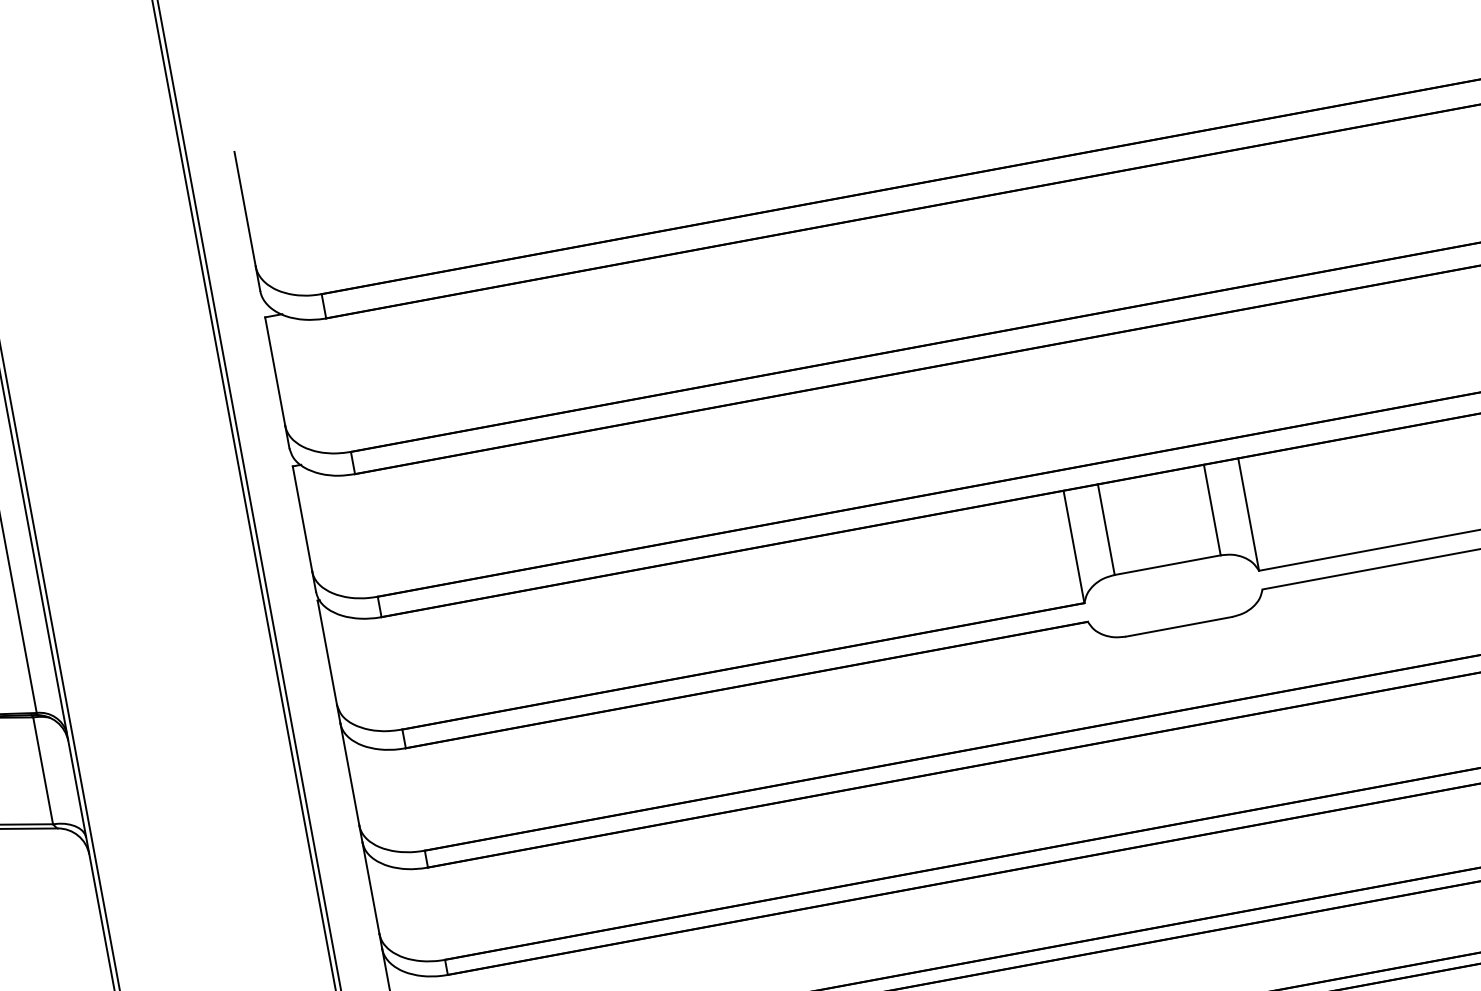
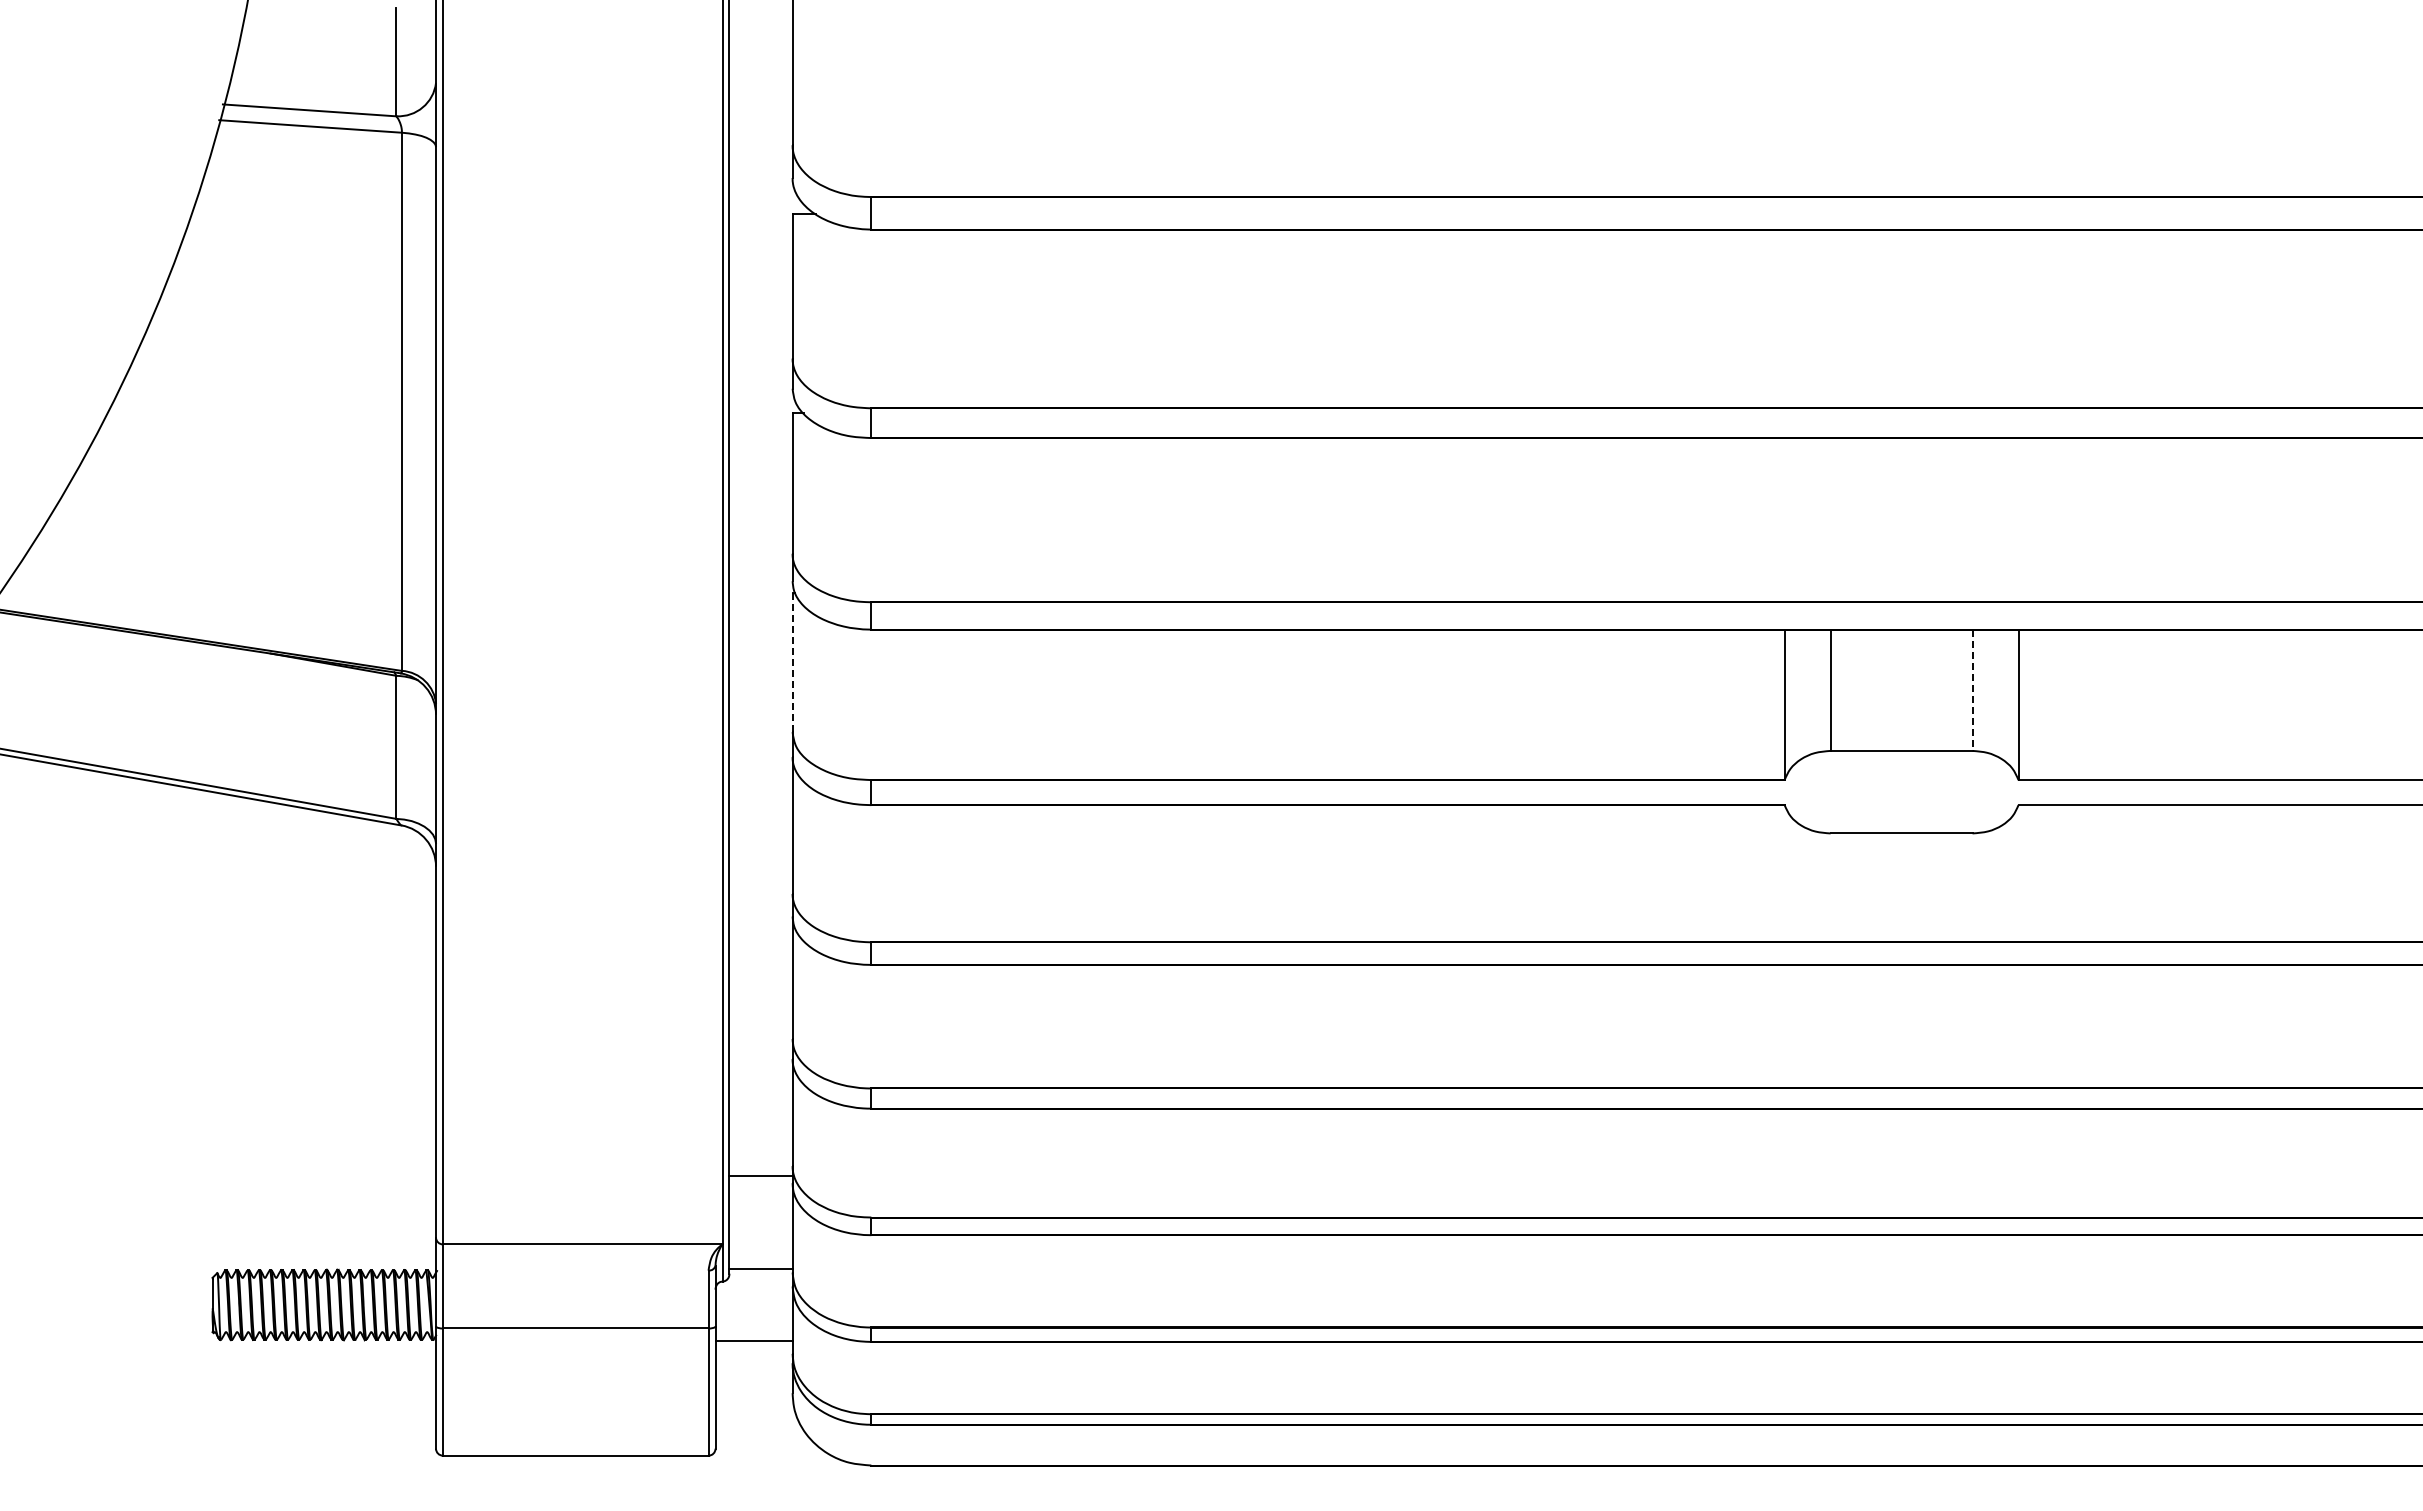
line: (1212, 510) -> (1972, 690), solid -> dashed
line: (327, 652) -> (792, 662), solid -> dashed

